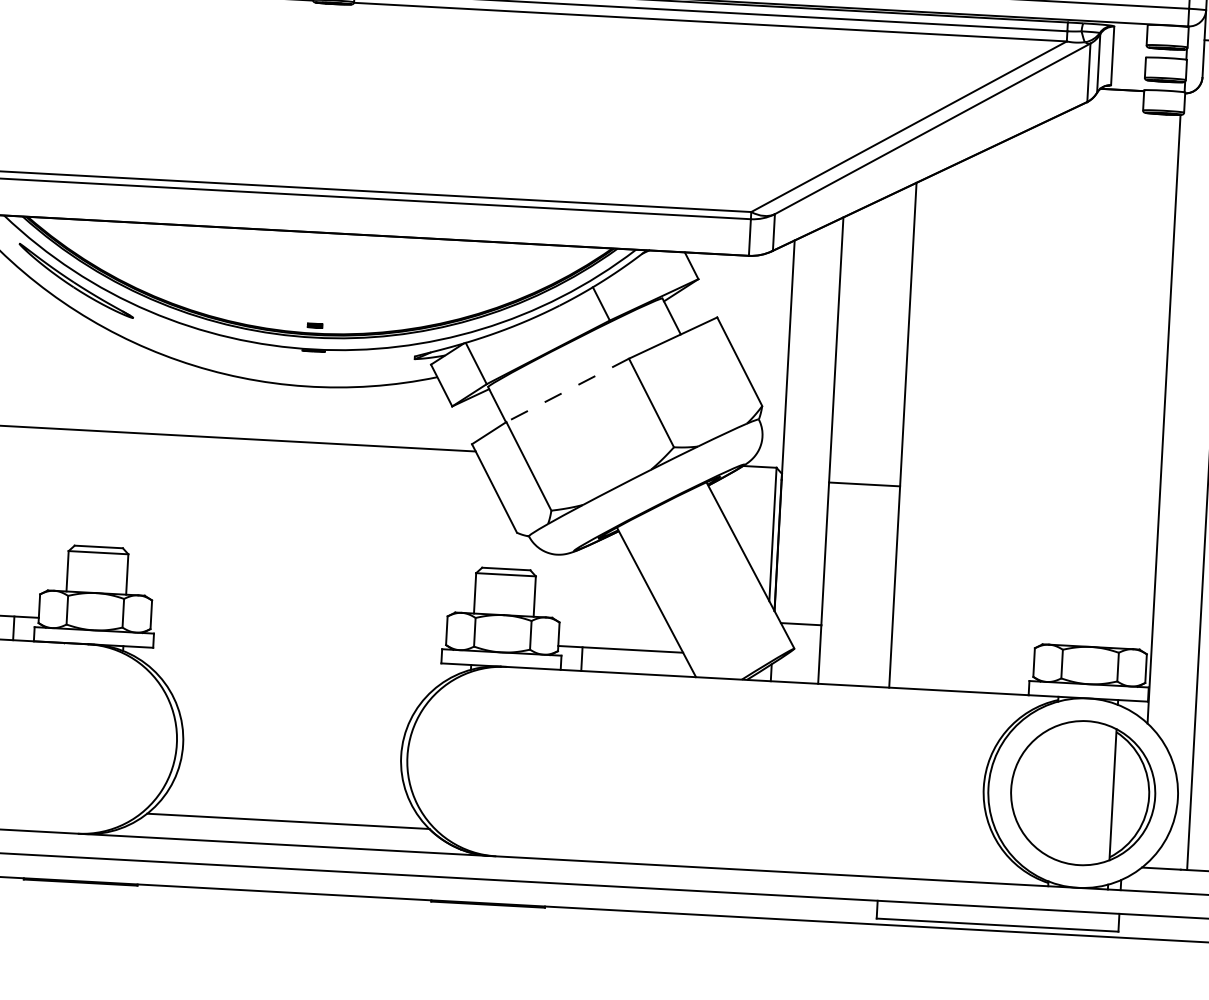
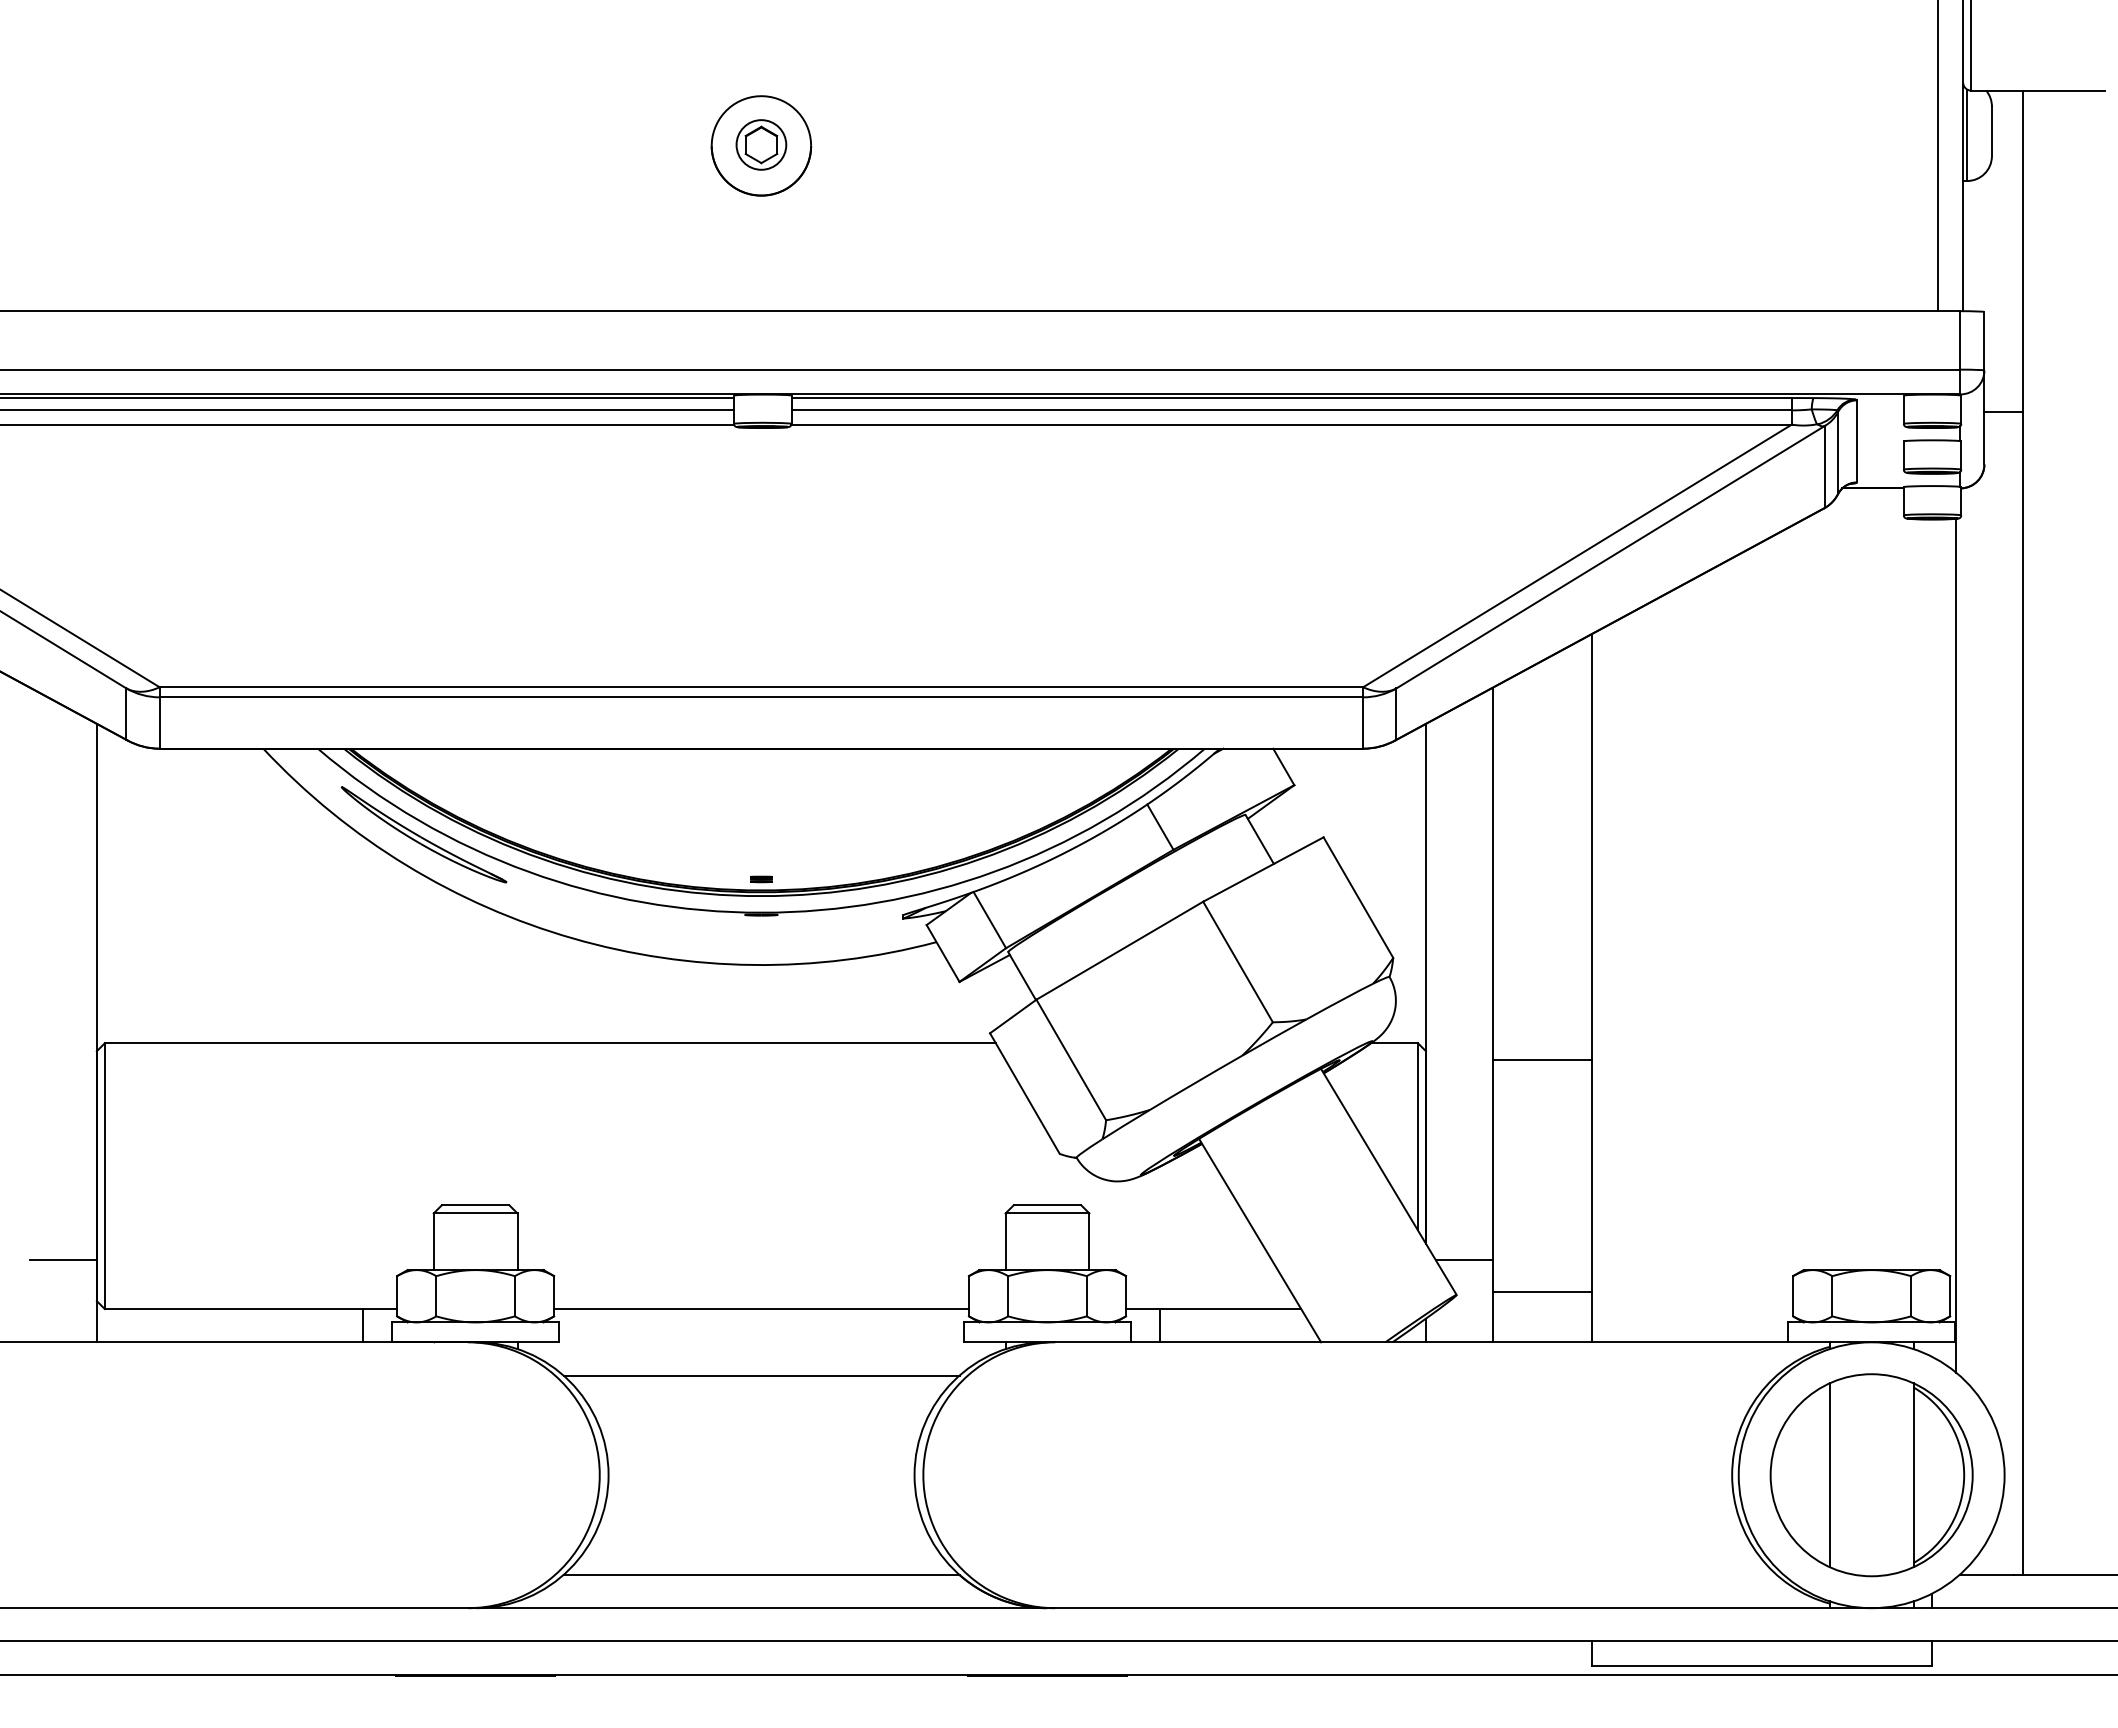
line: (567, 390) -> (1119, 950), dashed -> solid
line: (298, 632) -> (761, 1309), added
line: (855, 650) -> (1542, 1292), added
line: (295, 679) -> (761, 1375), added
line: (1053, 791) -> (1829, 1475), added

